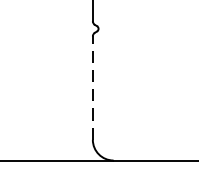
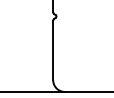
line: (93, 88) -> (53, 50), dashed -> solid

